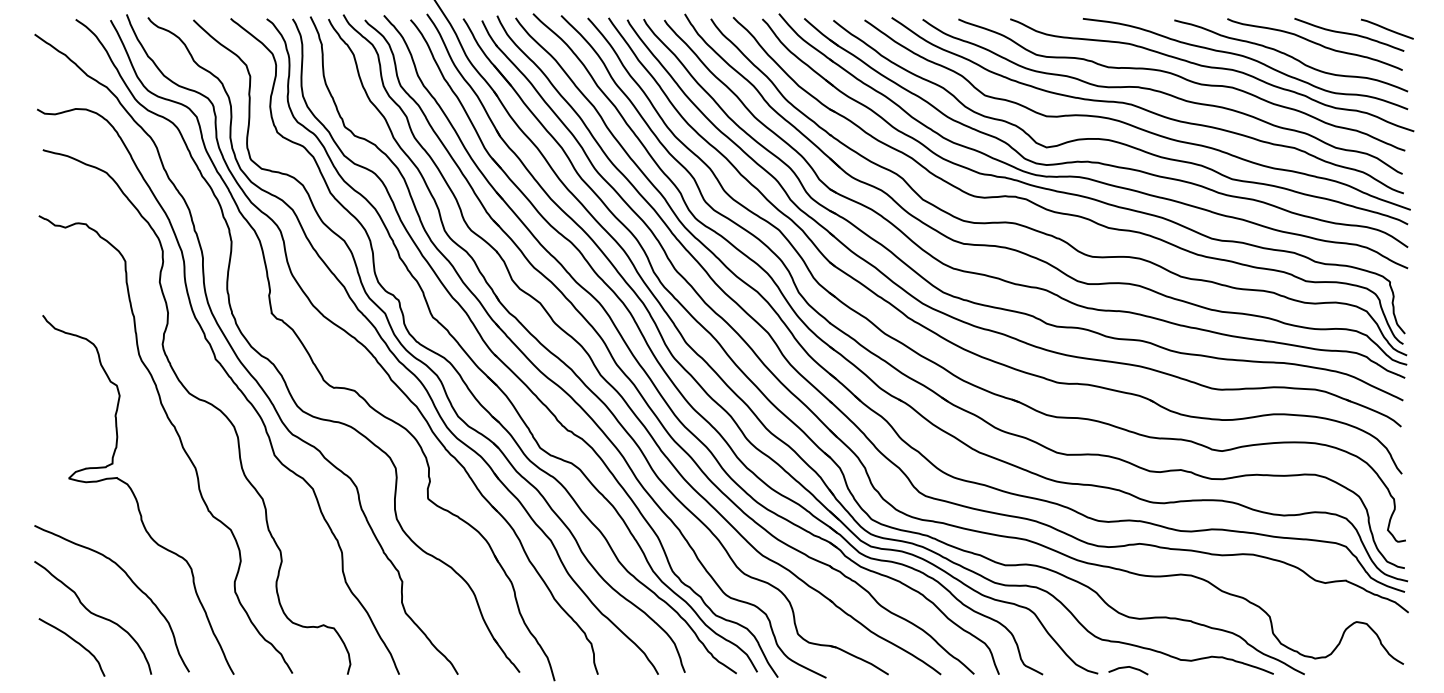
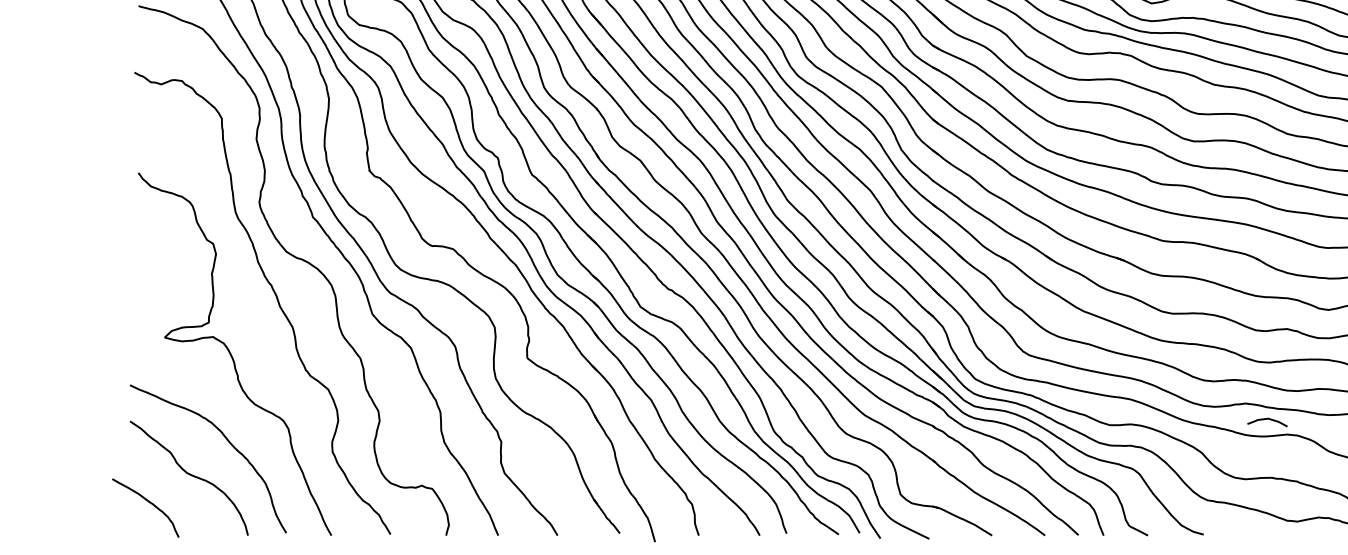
curve: (75, 642) -> (149, 503), moved
curve: (1126, 668) -> (1265, 420), moved

